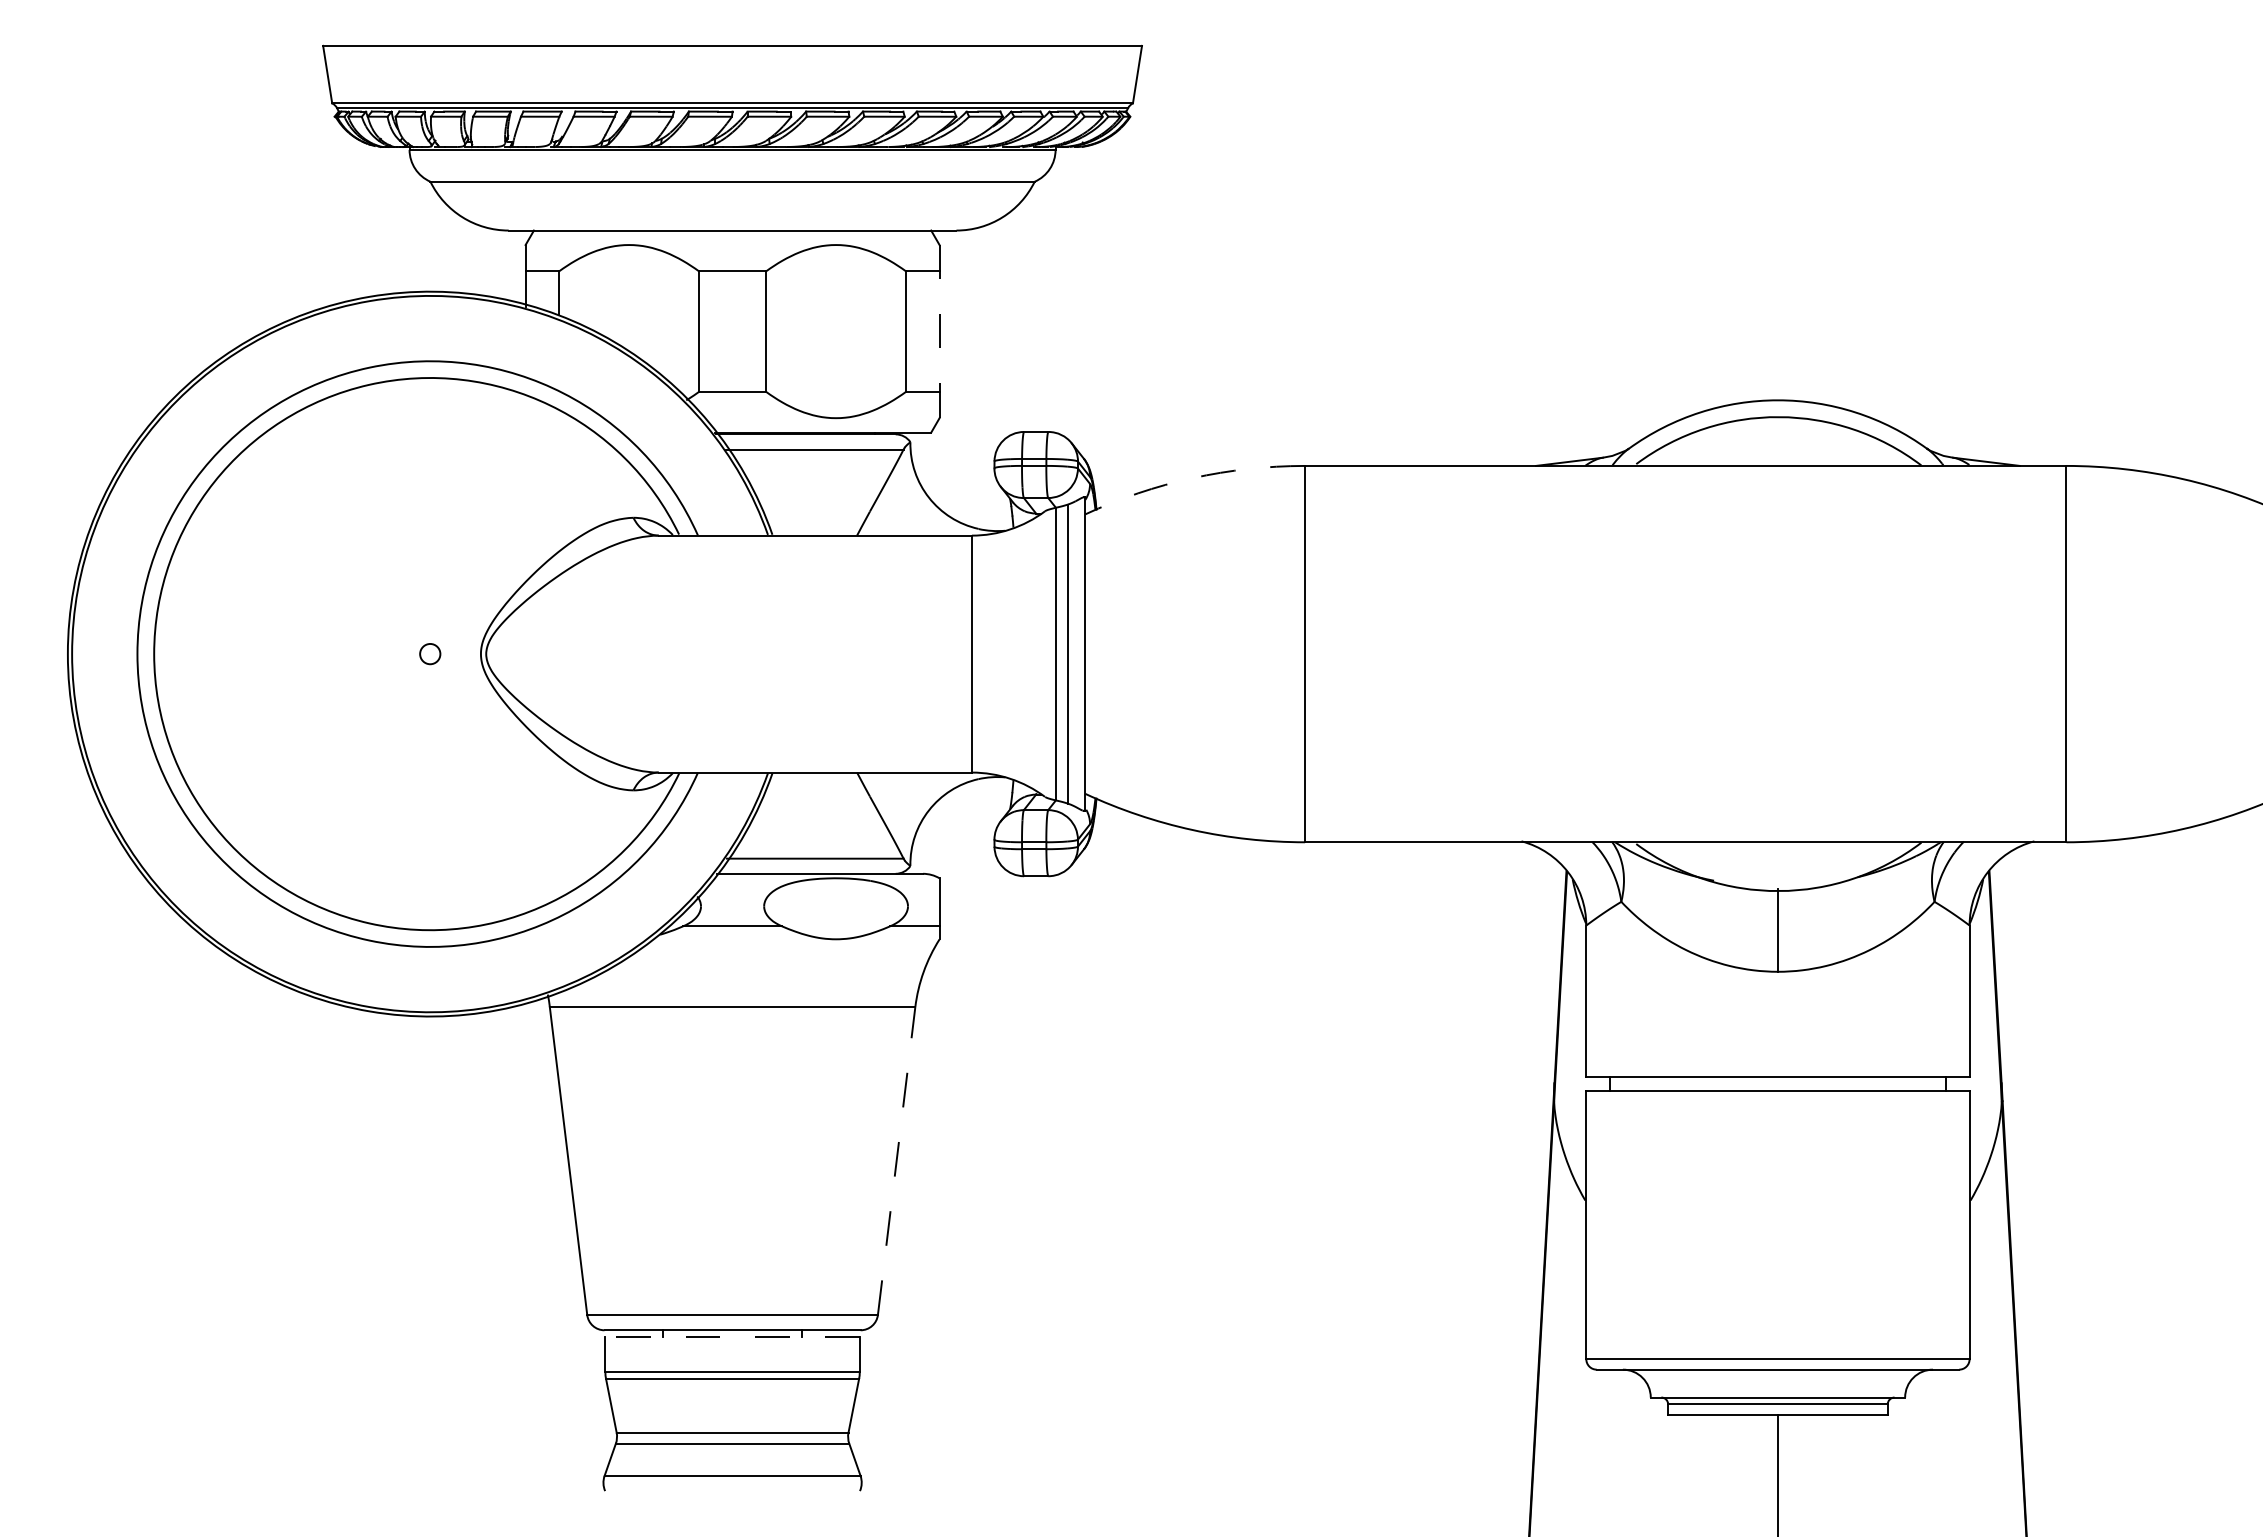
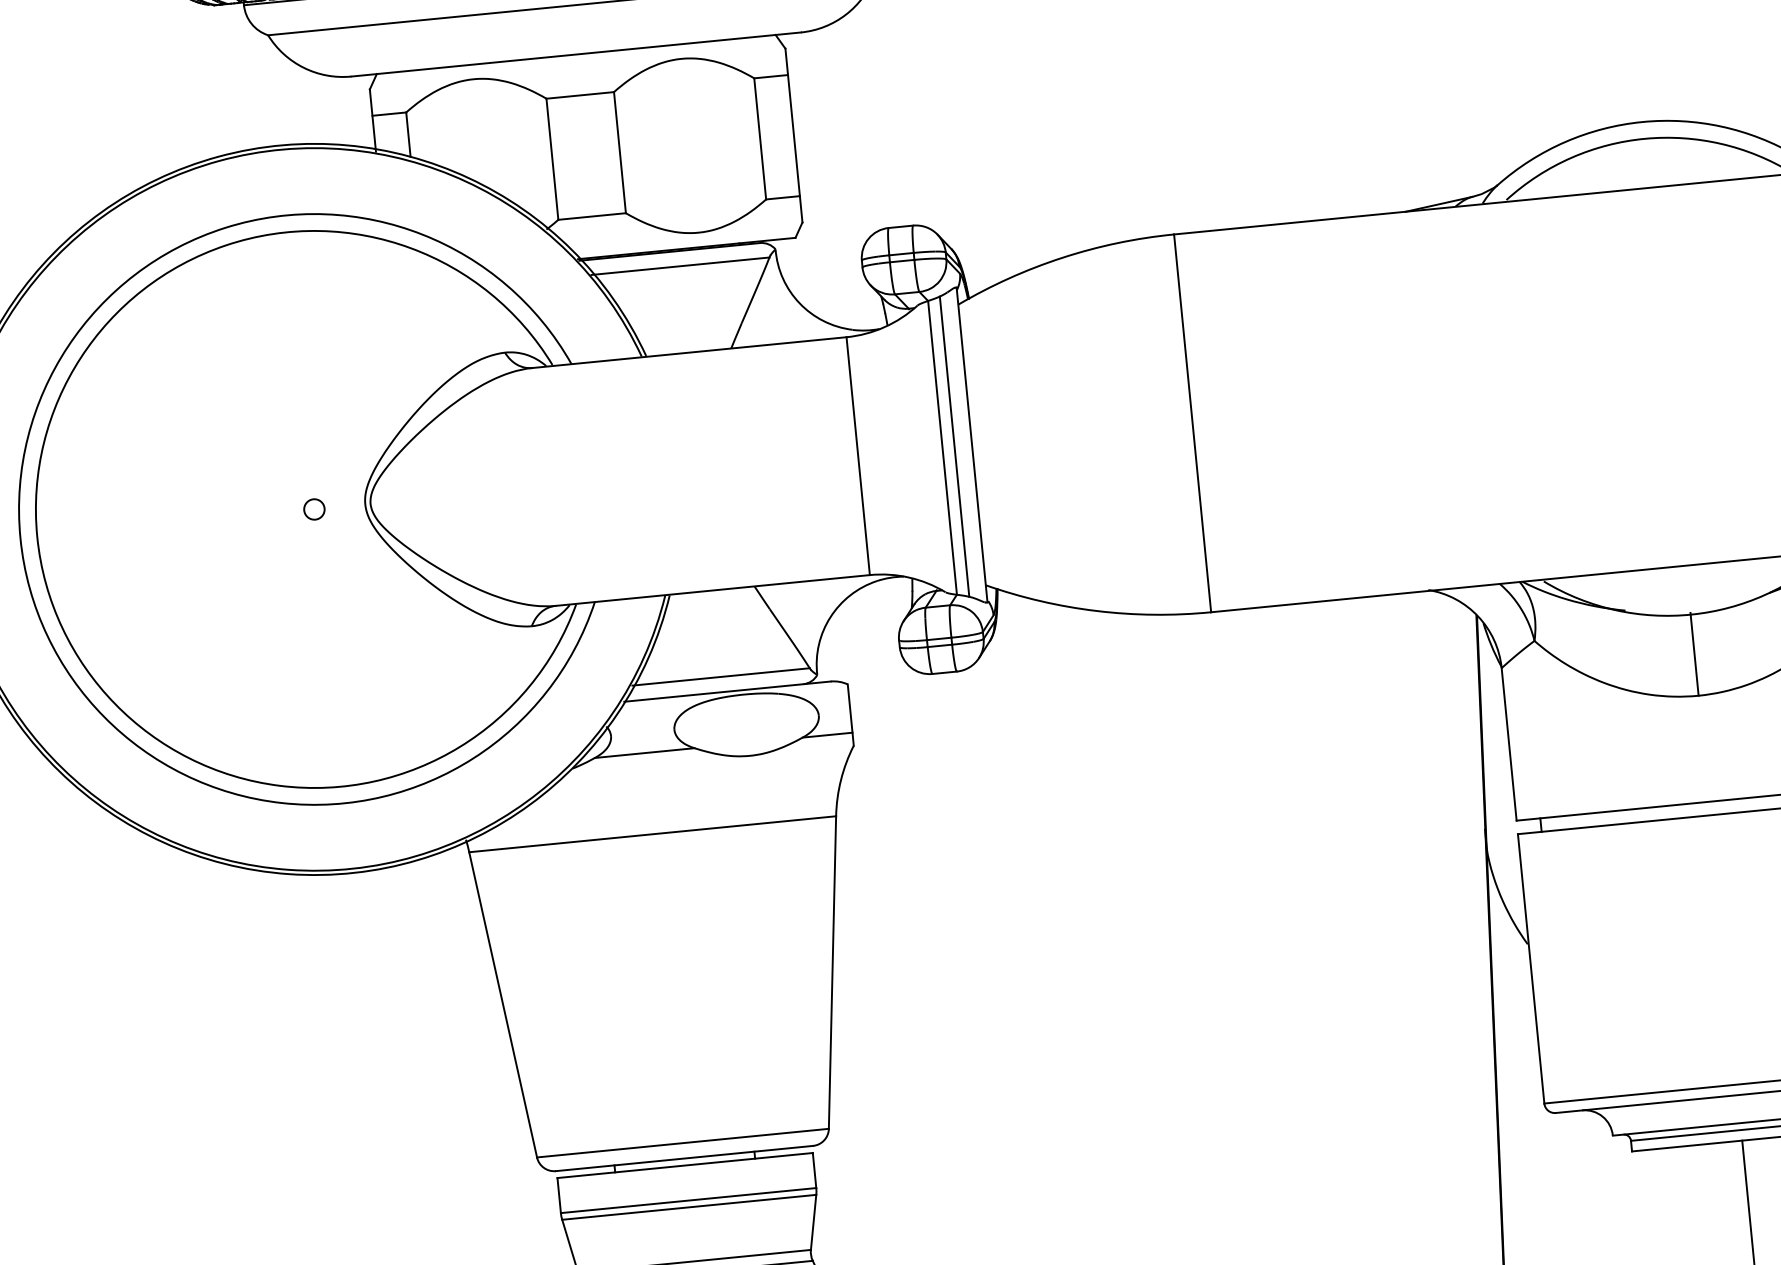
line: (939, 331) -> (793, 135), dashed -> solid
arc: (1192, 478) -> (1062, 258), dashed -> solid
line: (896, 1161) -> (832, 972), dashed -> solid
line: (732, 1337) -> (685, 1165), dashed -> solid

